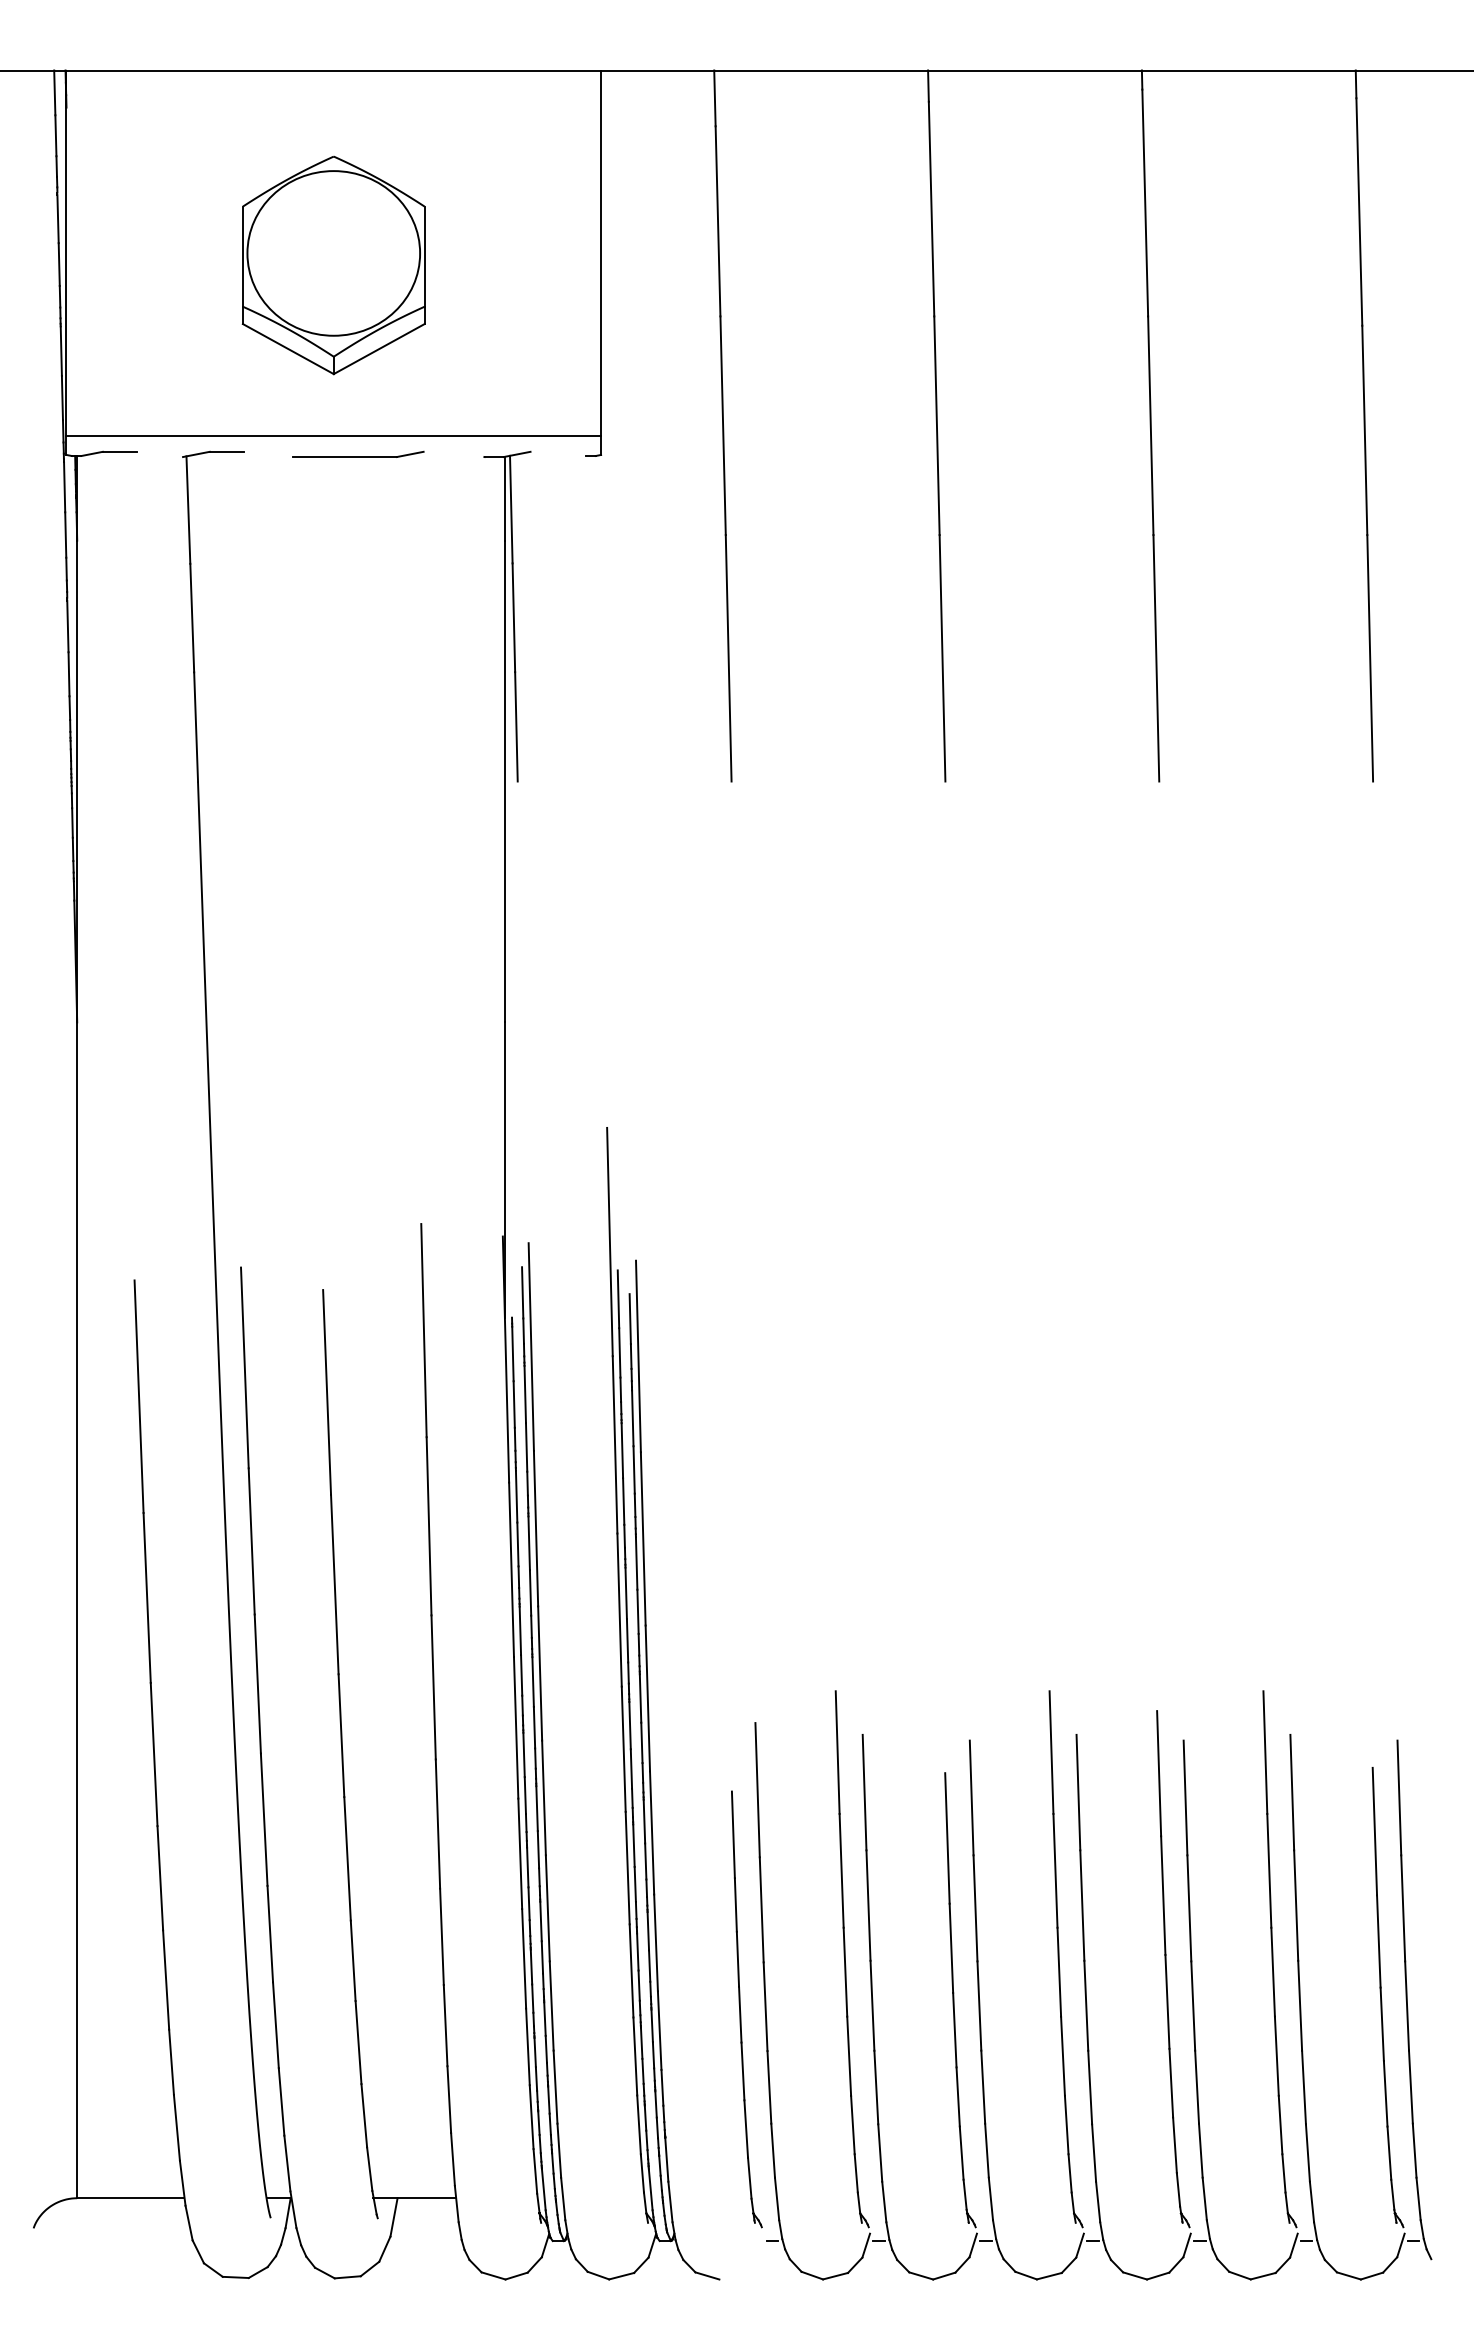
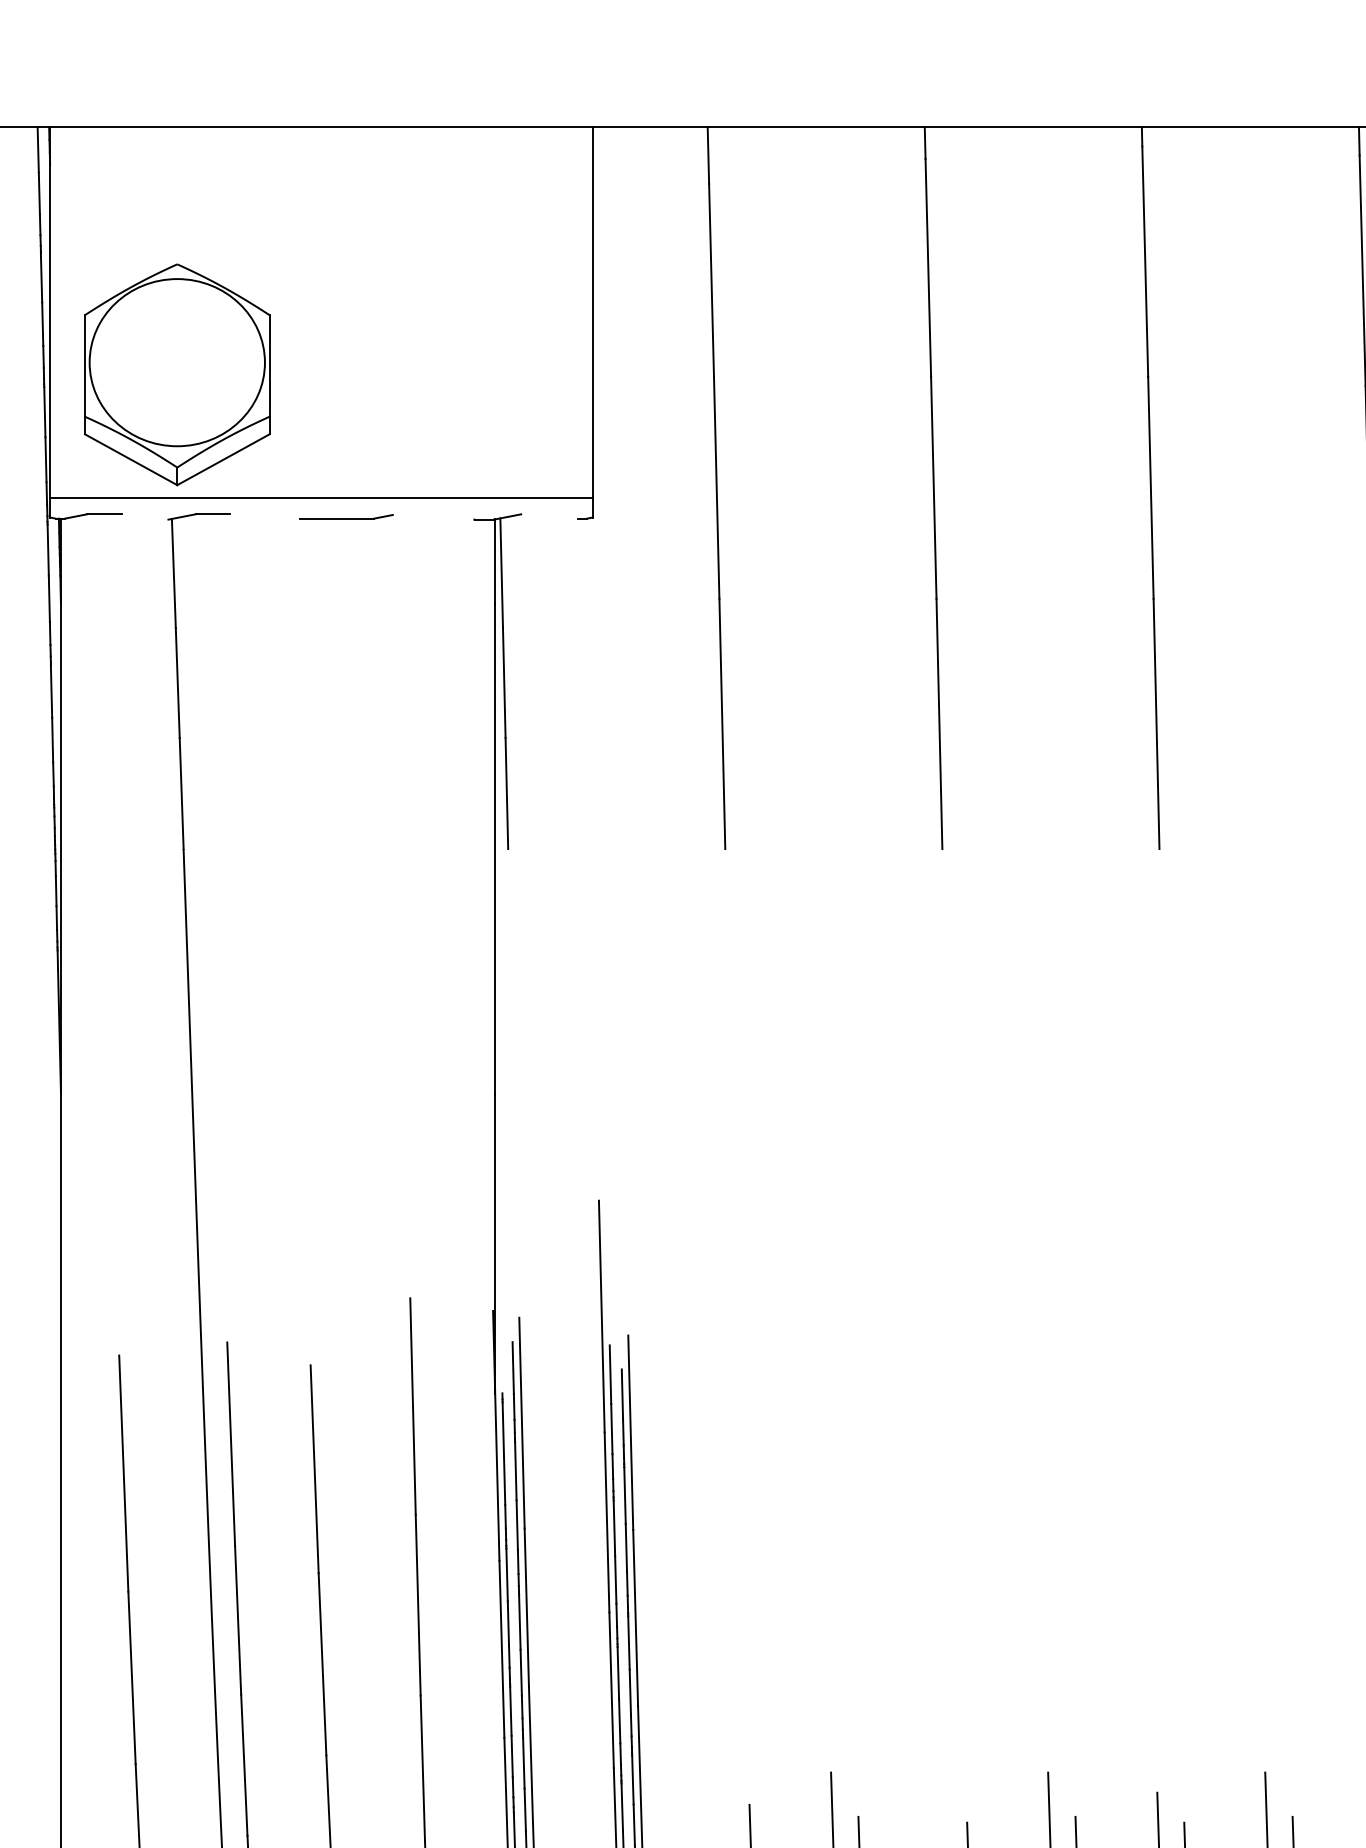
part: (333, 265) -> (177, 374), moved
part: (358, 453) -> (346, 516), size x0.7

